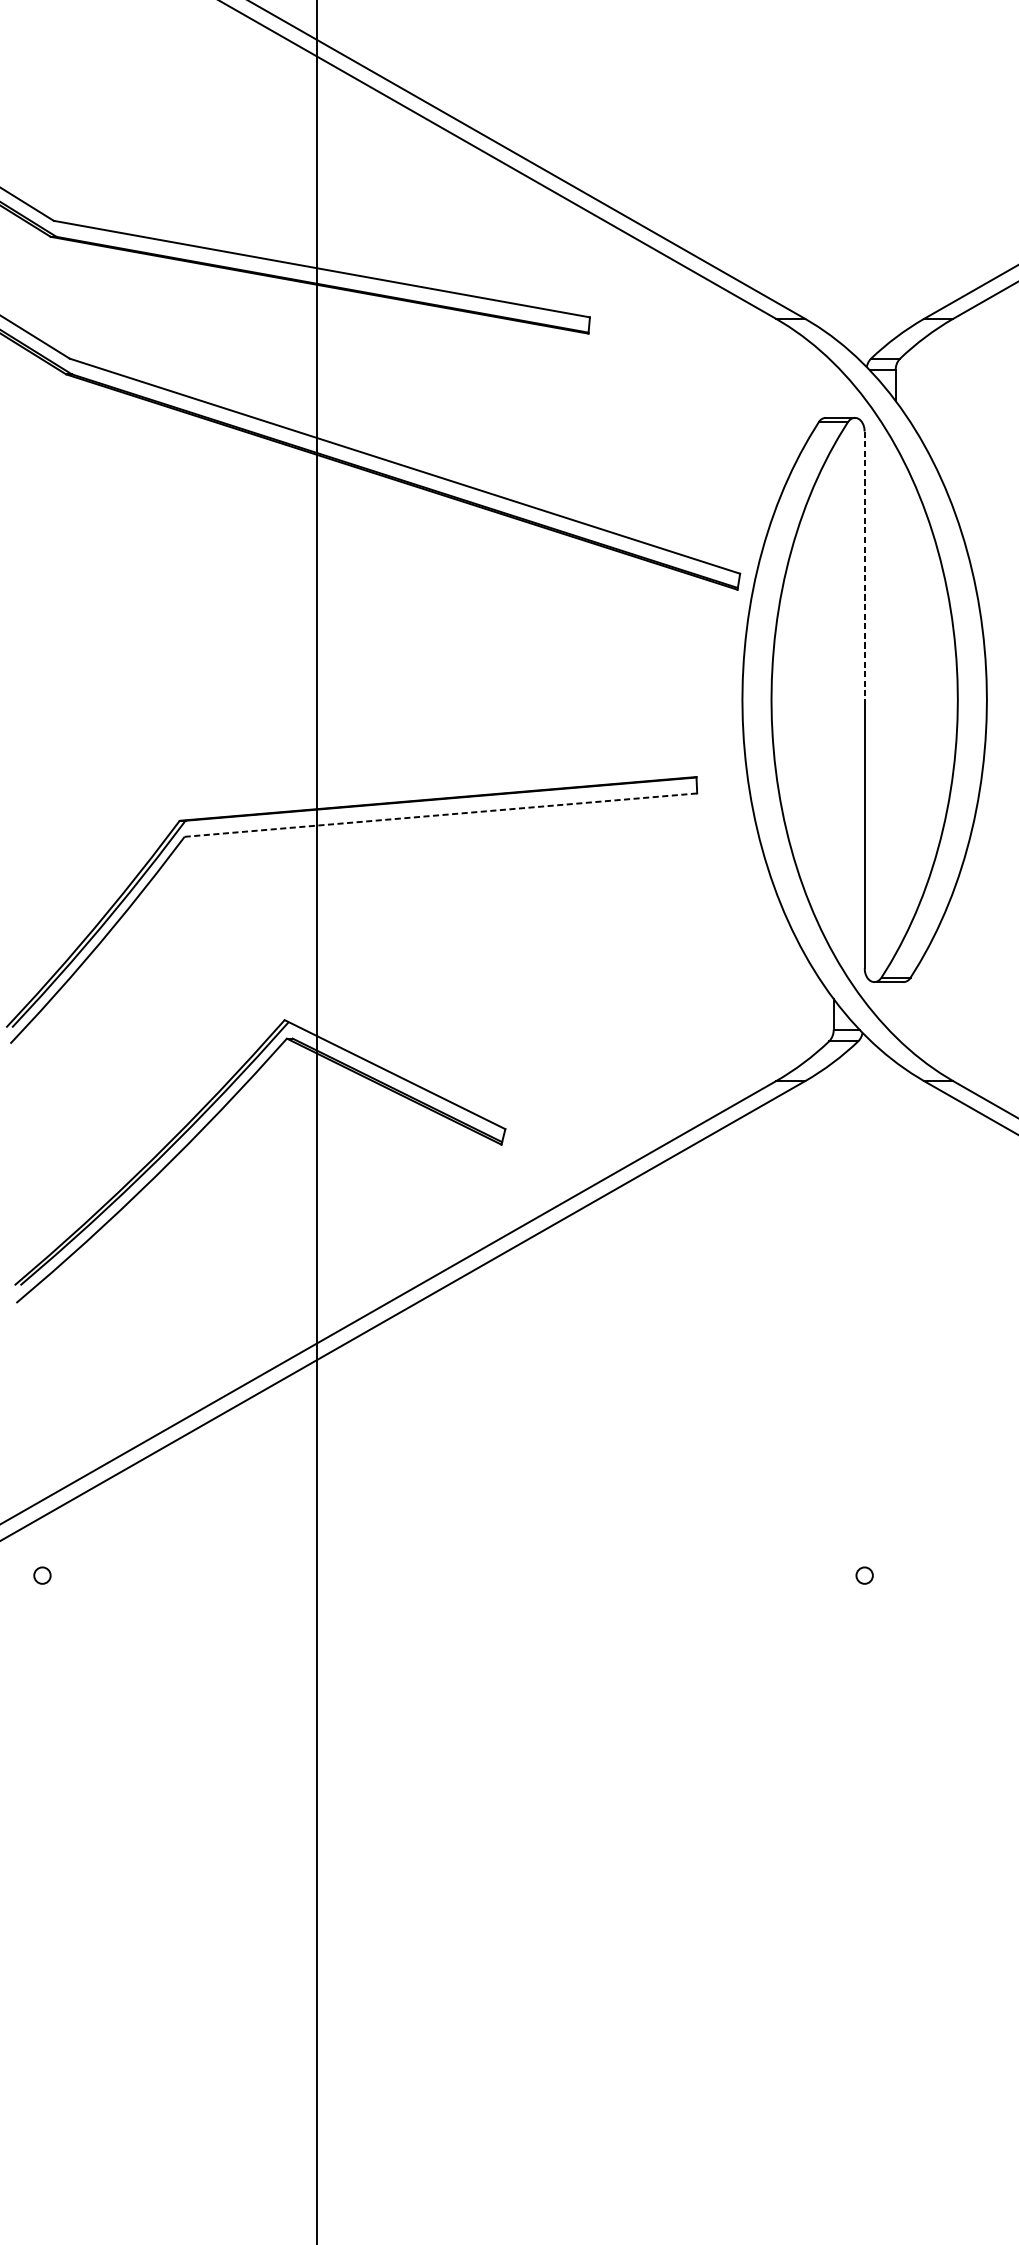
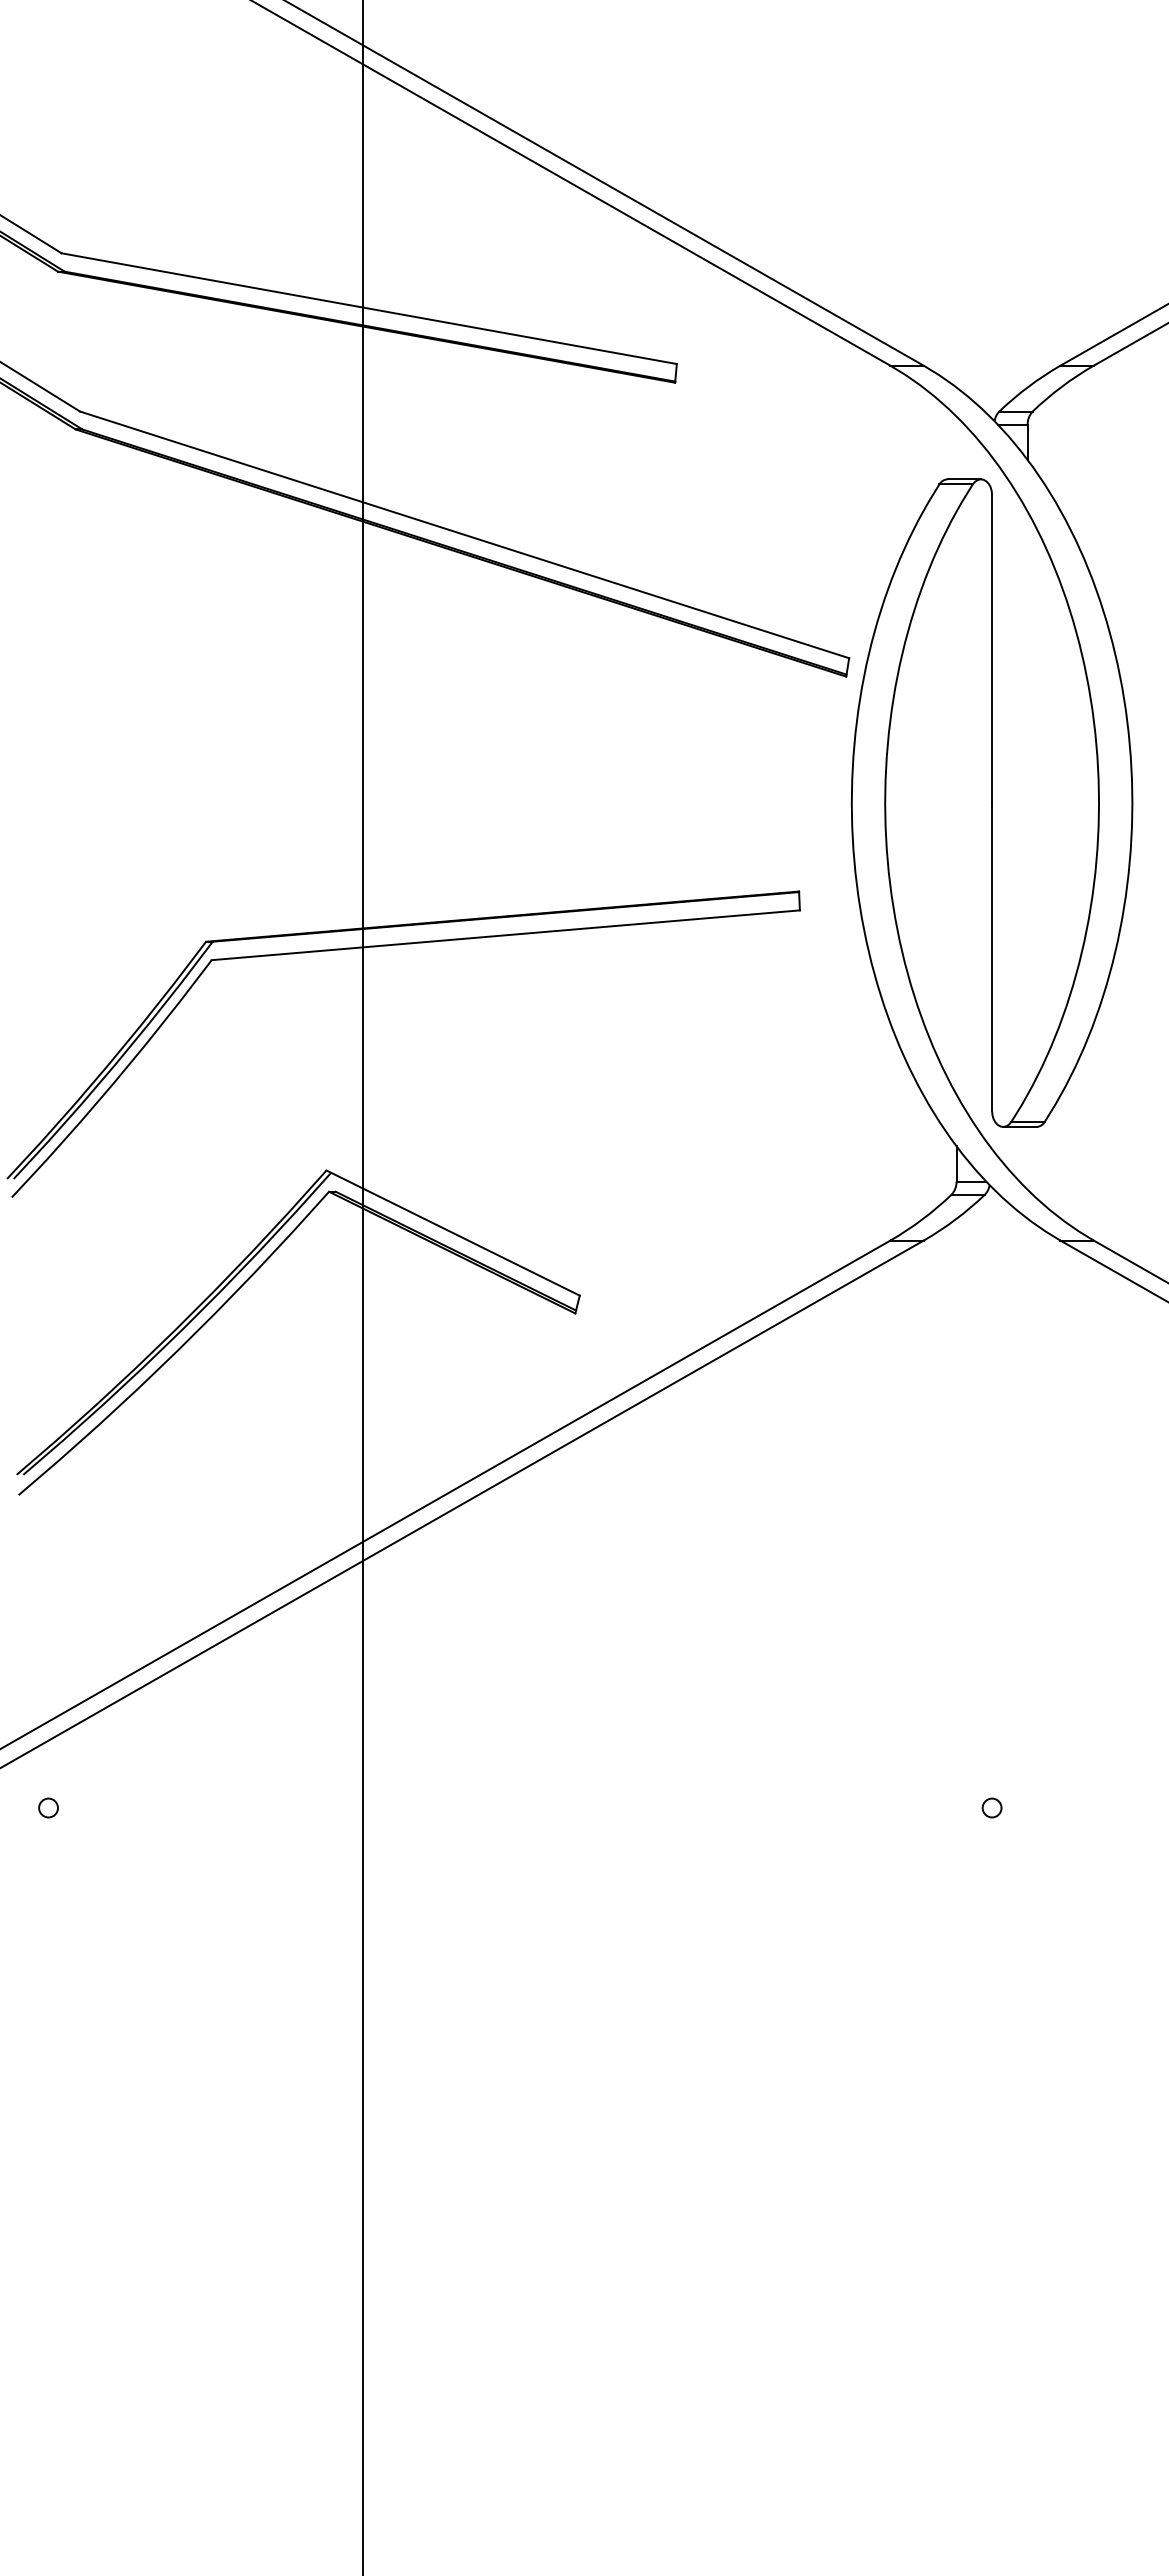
line: (865, 566) -> (992, 649), dashed -> solid
line: (441, 815) -> (506, 935), dashed -> solid

